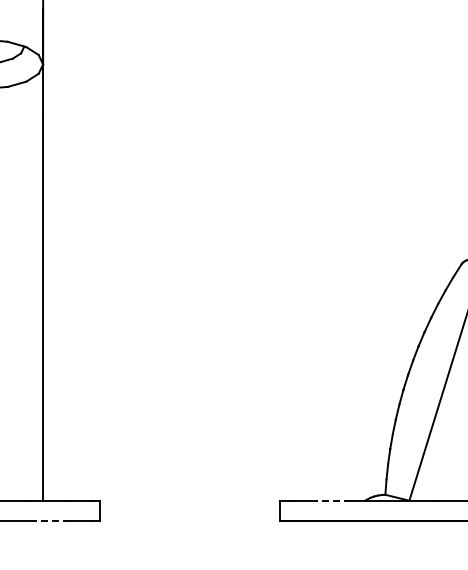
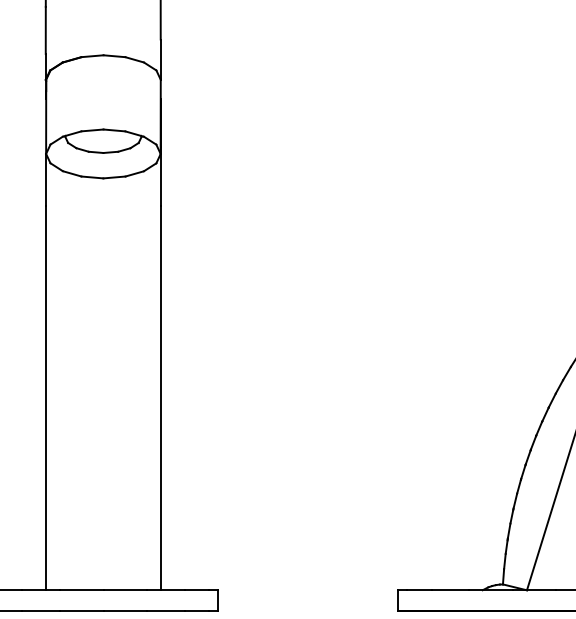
line: (332, 500) -> (450, 590), dashed -> solid
line: (47, 520) -> (165, 610), dashed -> solid

